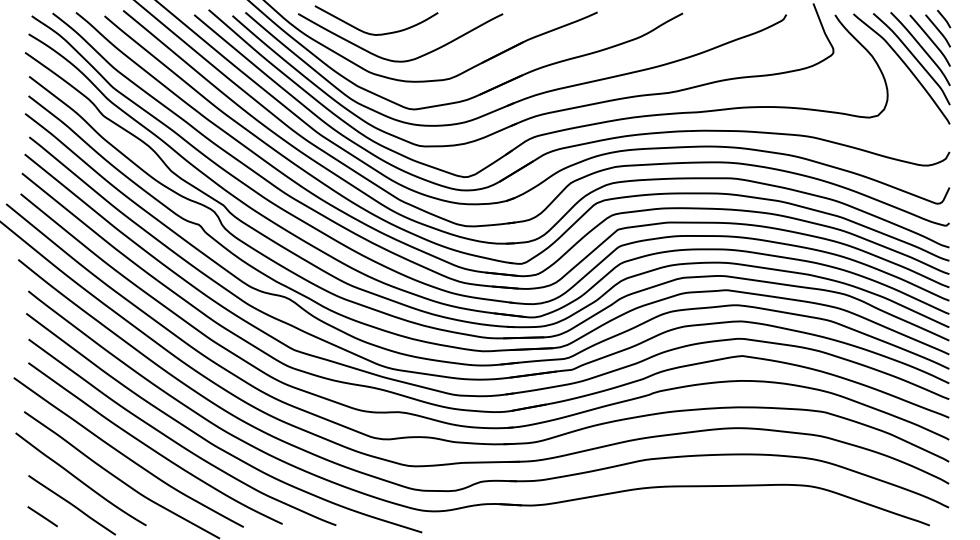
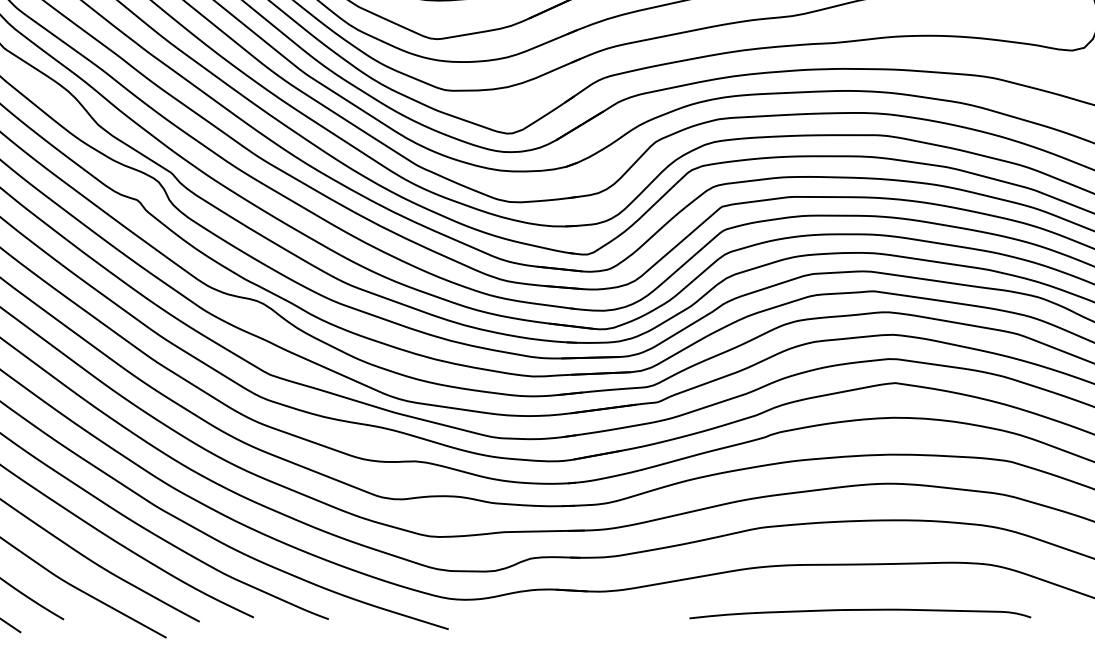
curve: (717, 519) -> (860, 611), added

